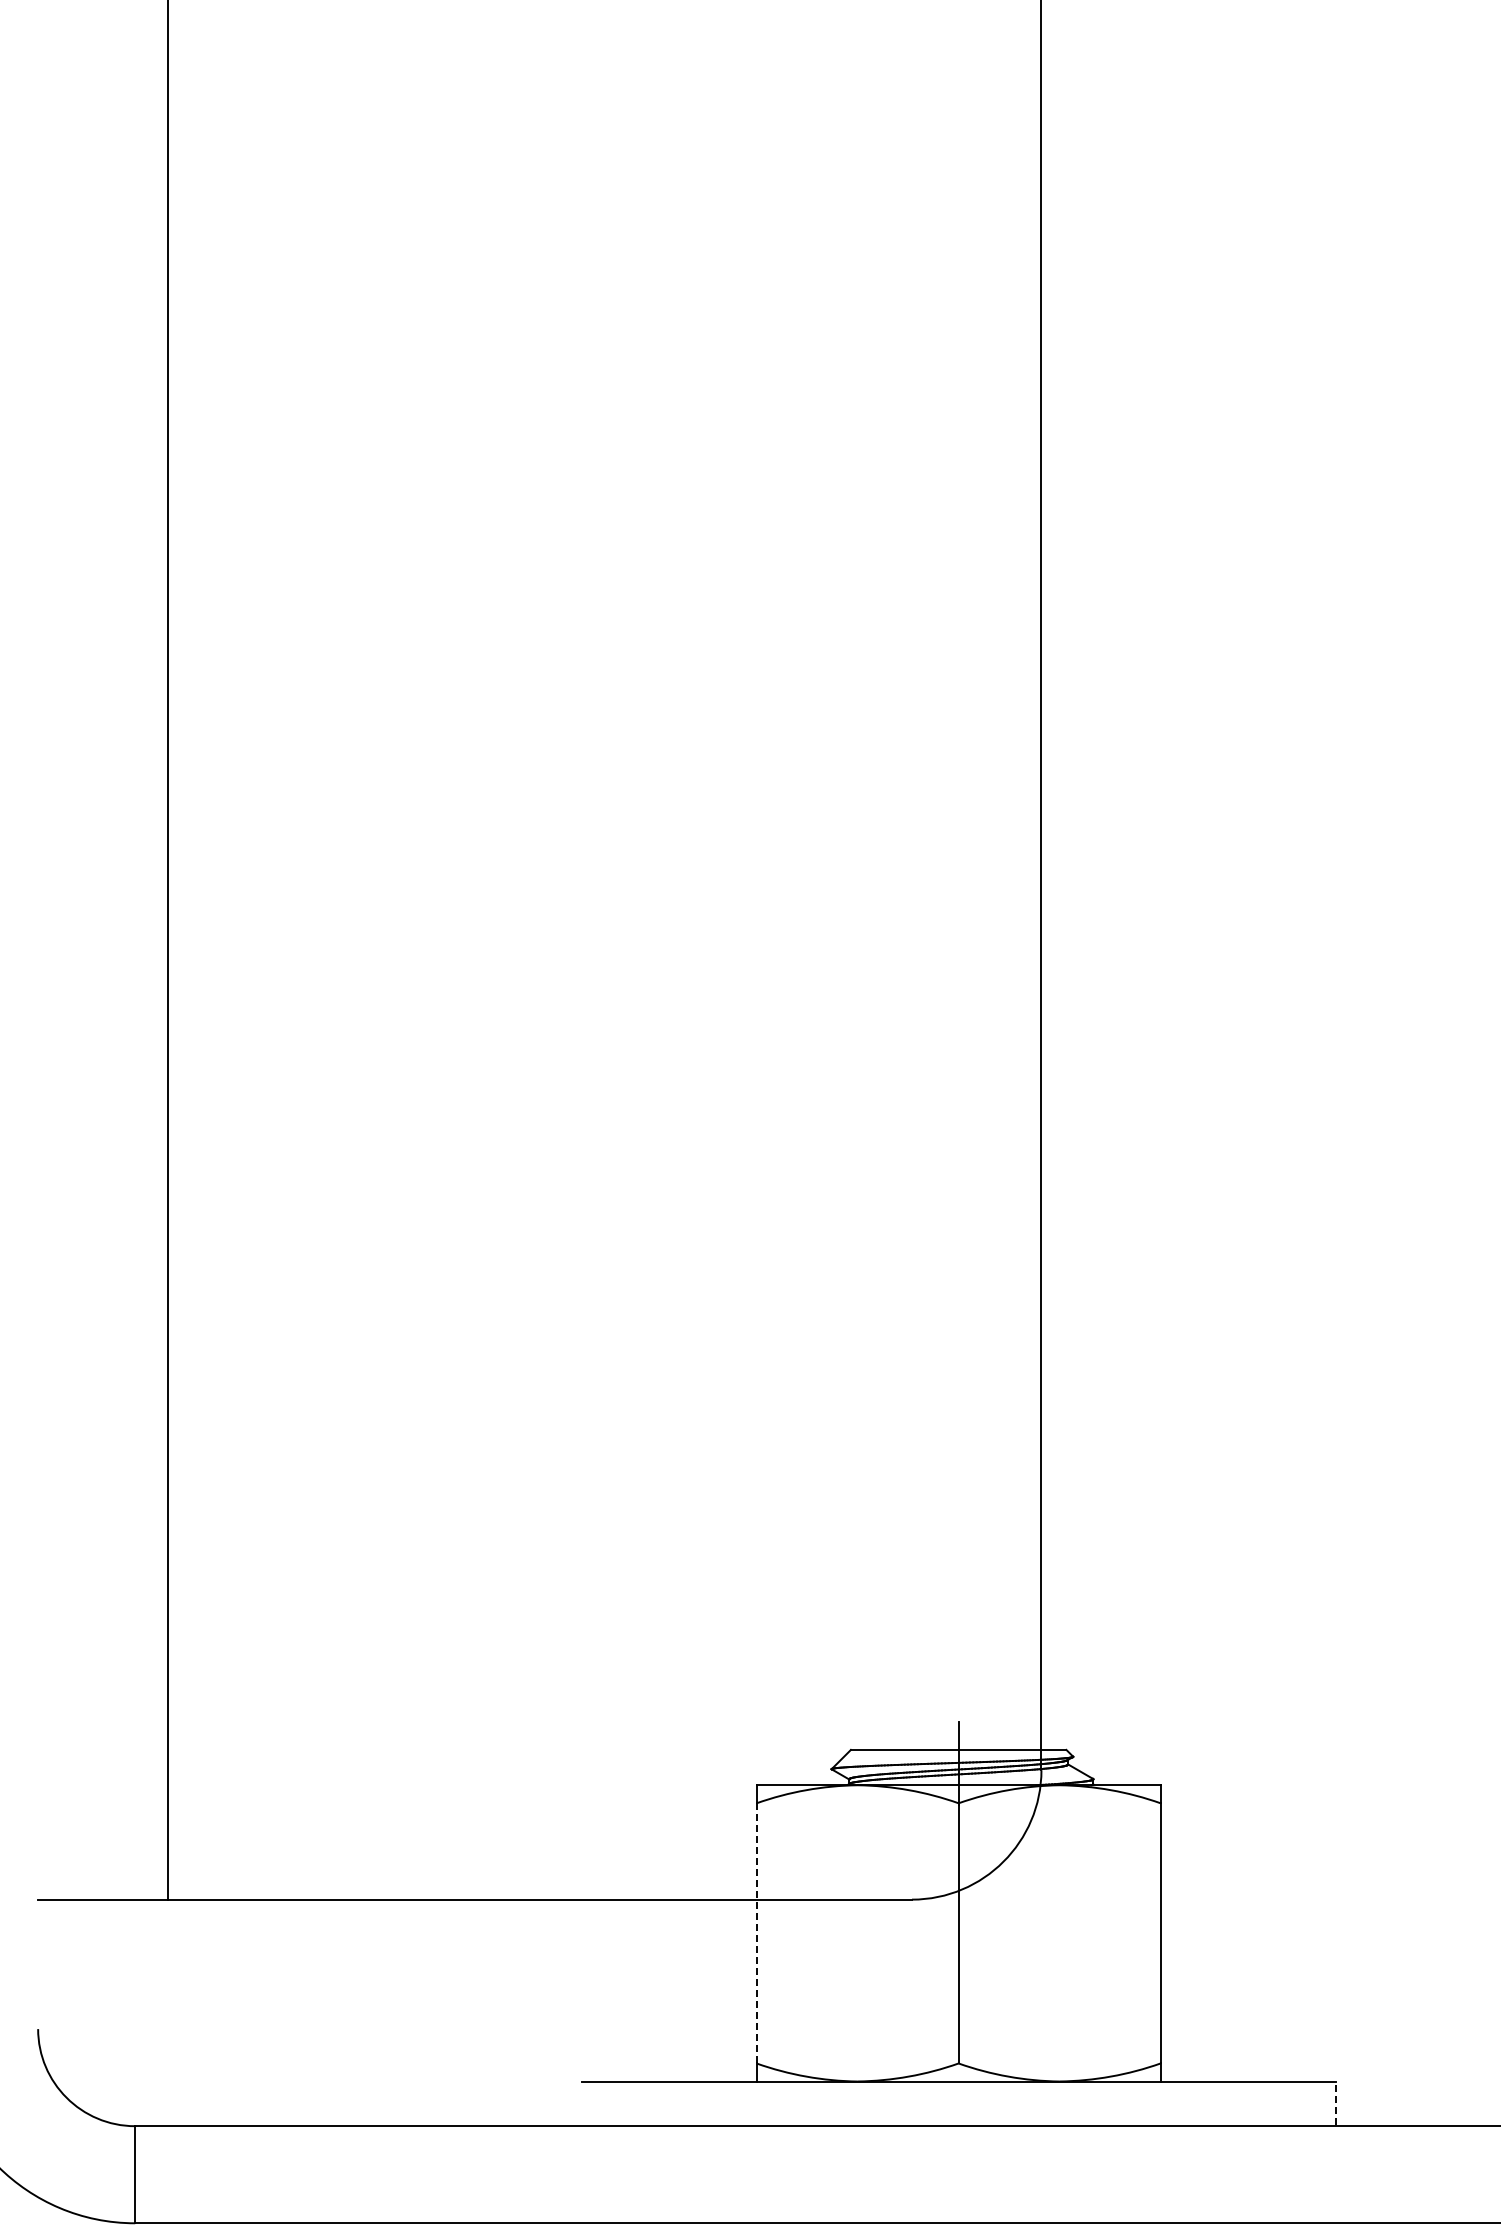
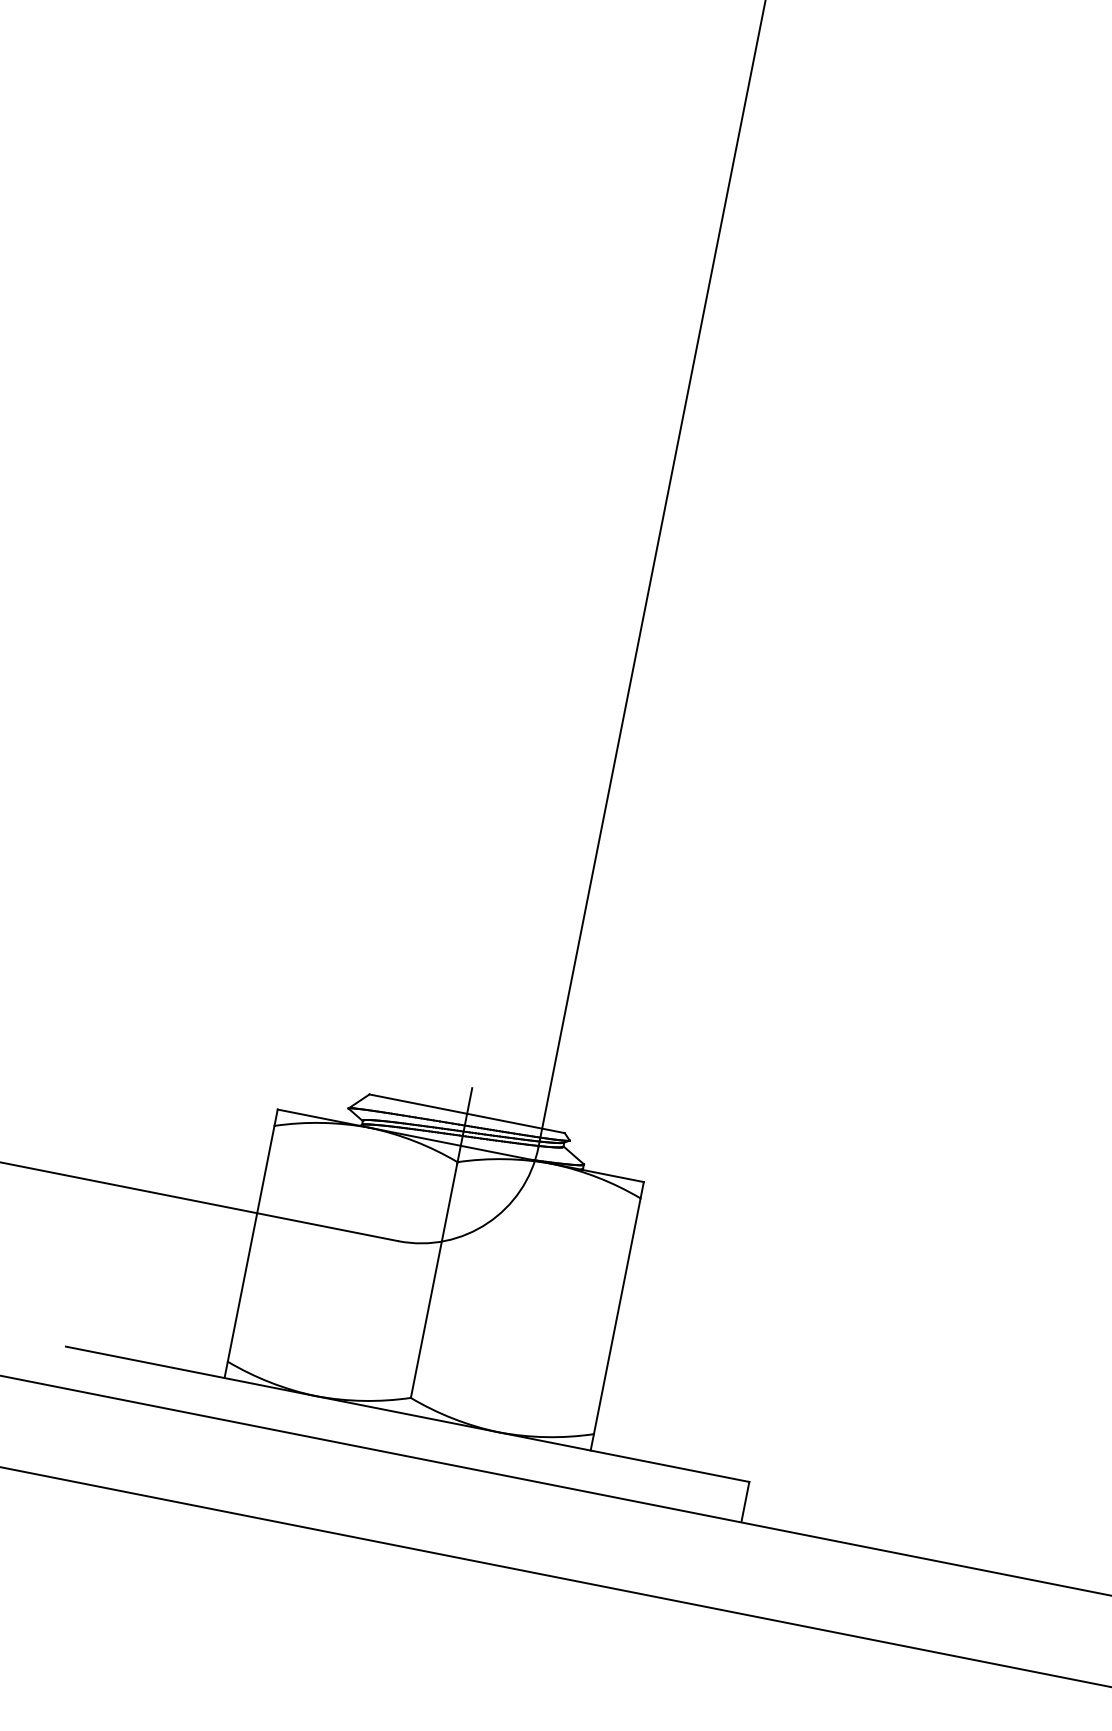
line: (756, 1933) -> (250, 1243), dashed -> solid
line: (1335, 2103) -> (745, 1501), dashed -> solid

